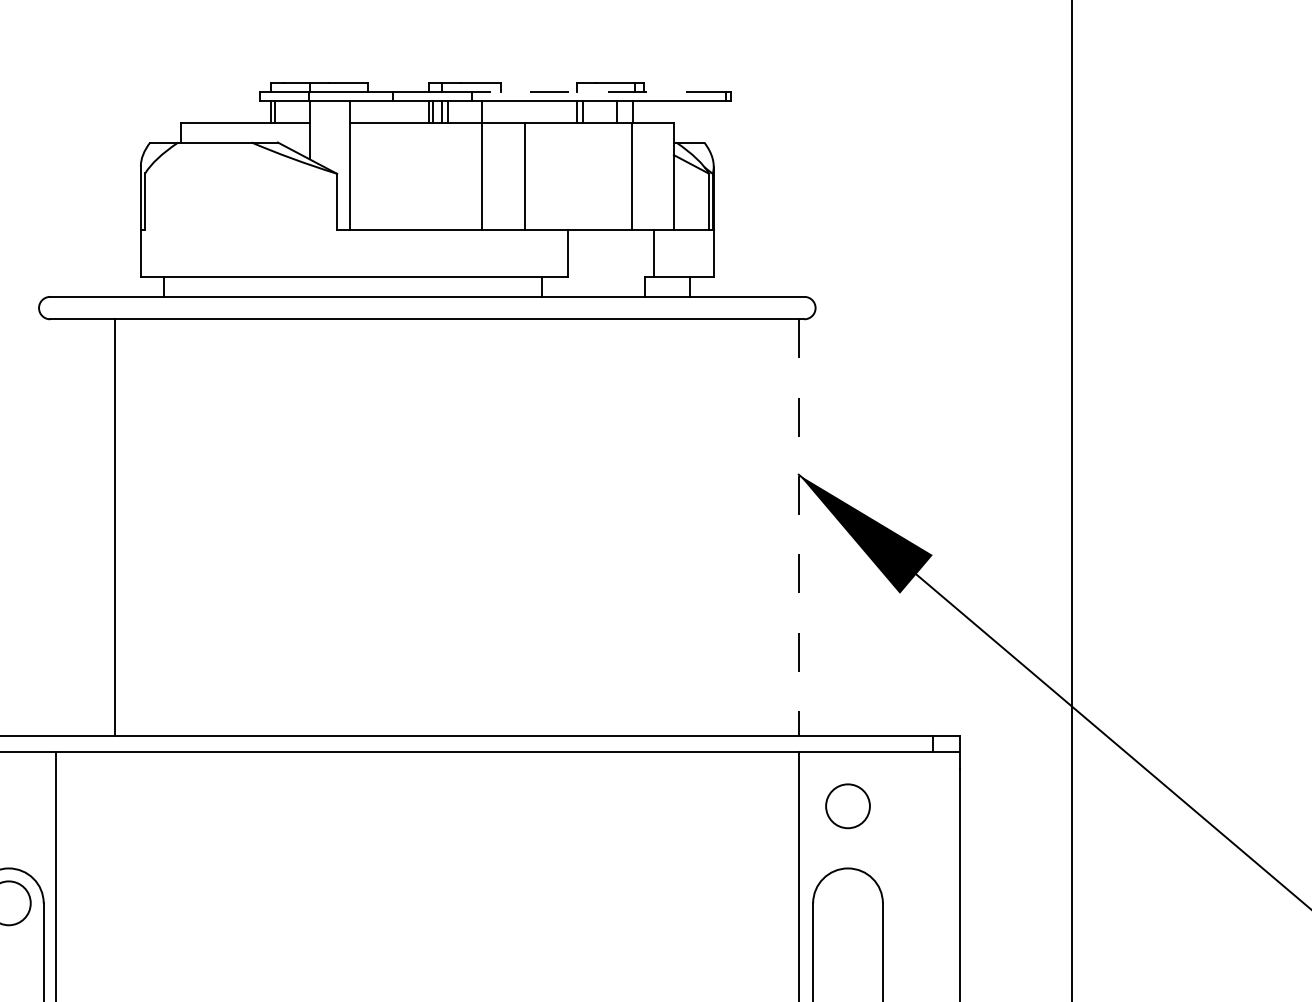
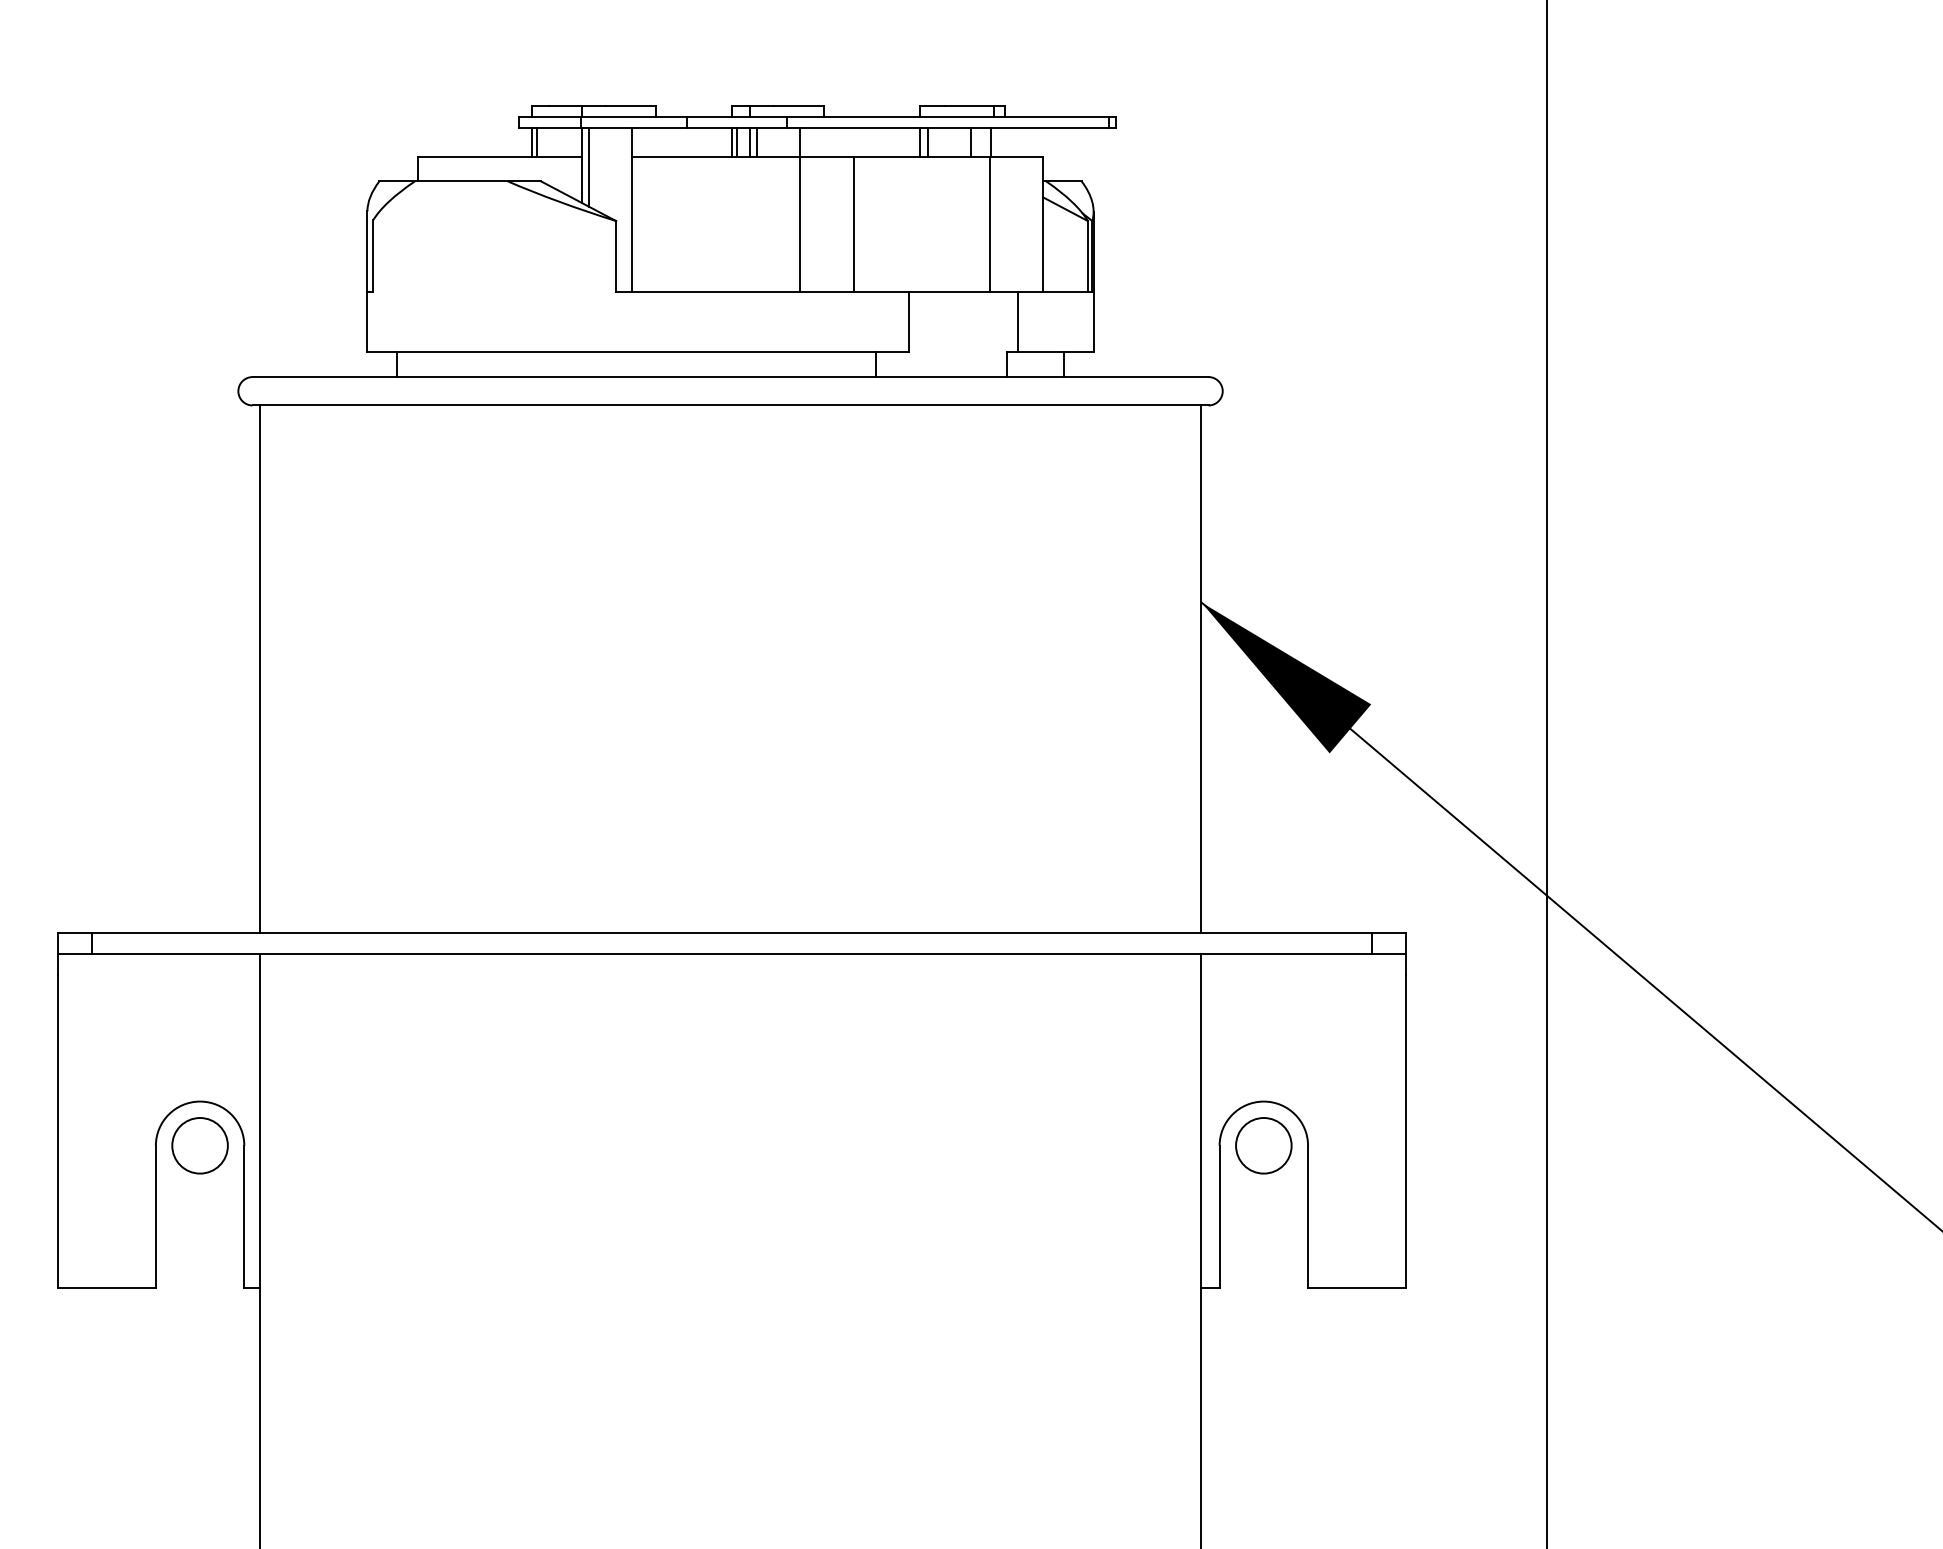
line: (598, 91) -> (947, 116), dashed -> solid
line: (316, 131) -> (589, 167), added
line: (114, 527) -> (259, 669), moved
line: (798, 527) -> (1201, 669), dashed -> solid
circle: (847, 806) -> (1263, 1145), moved

